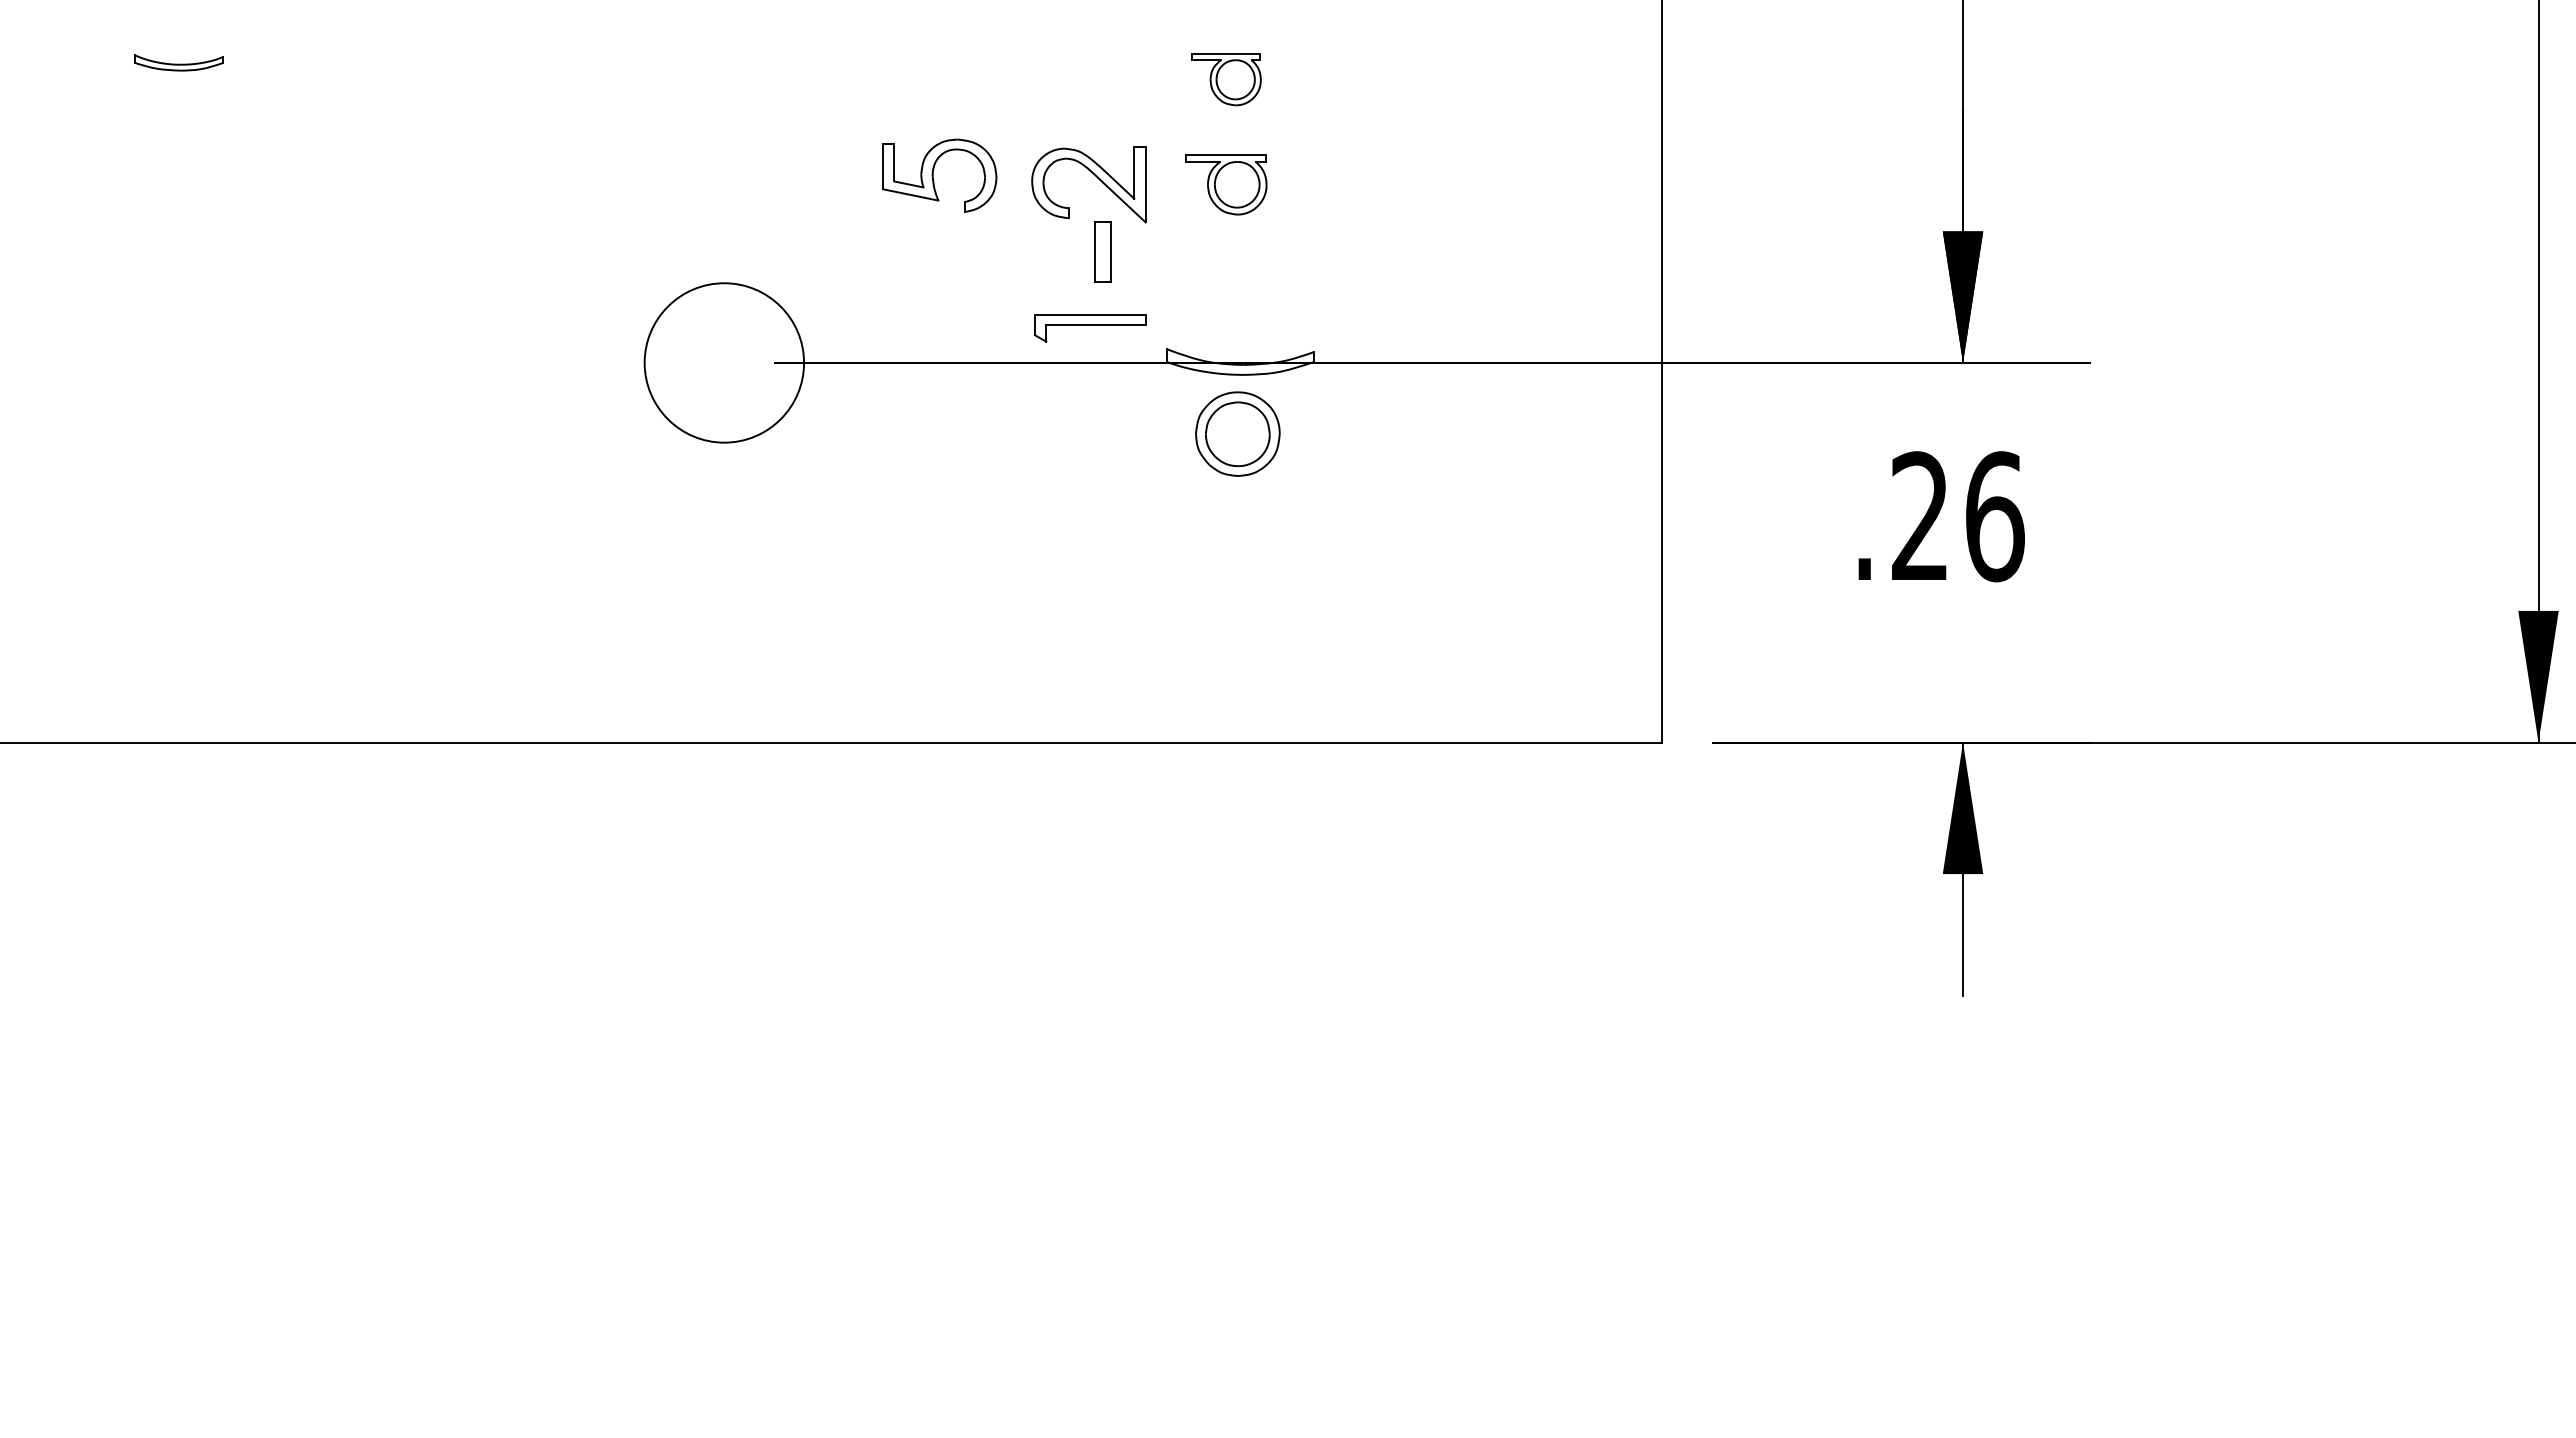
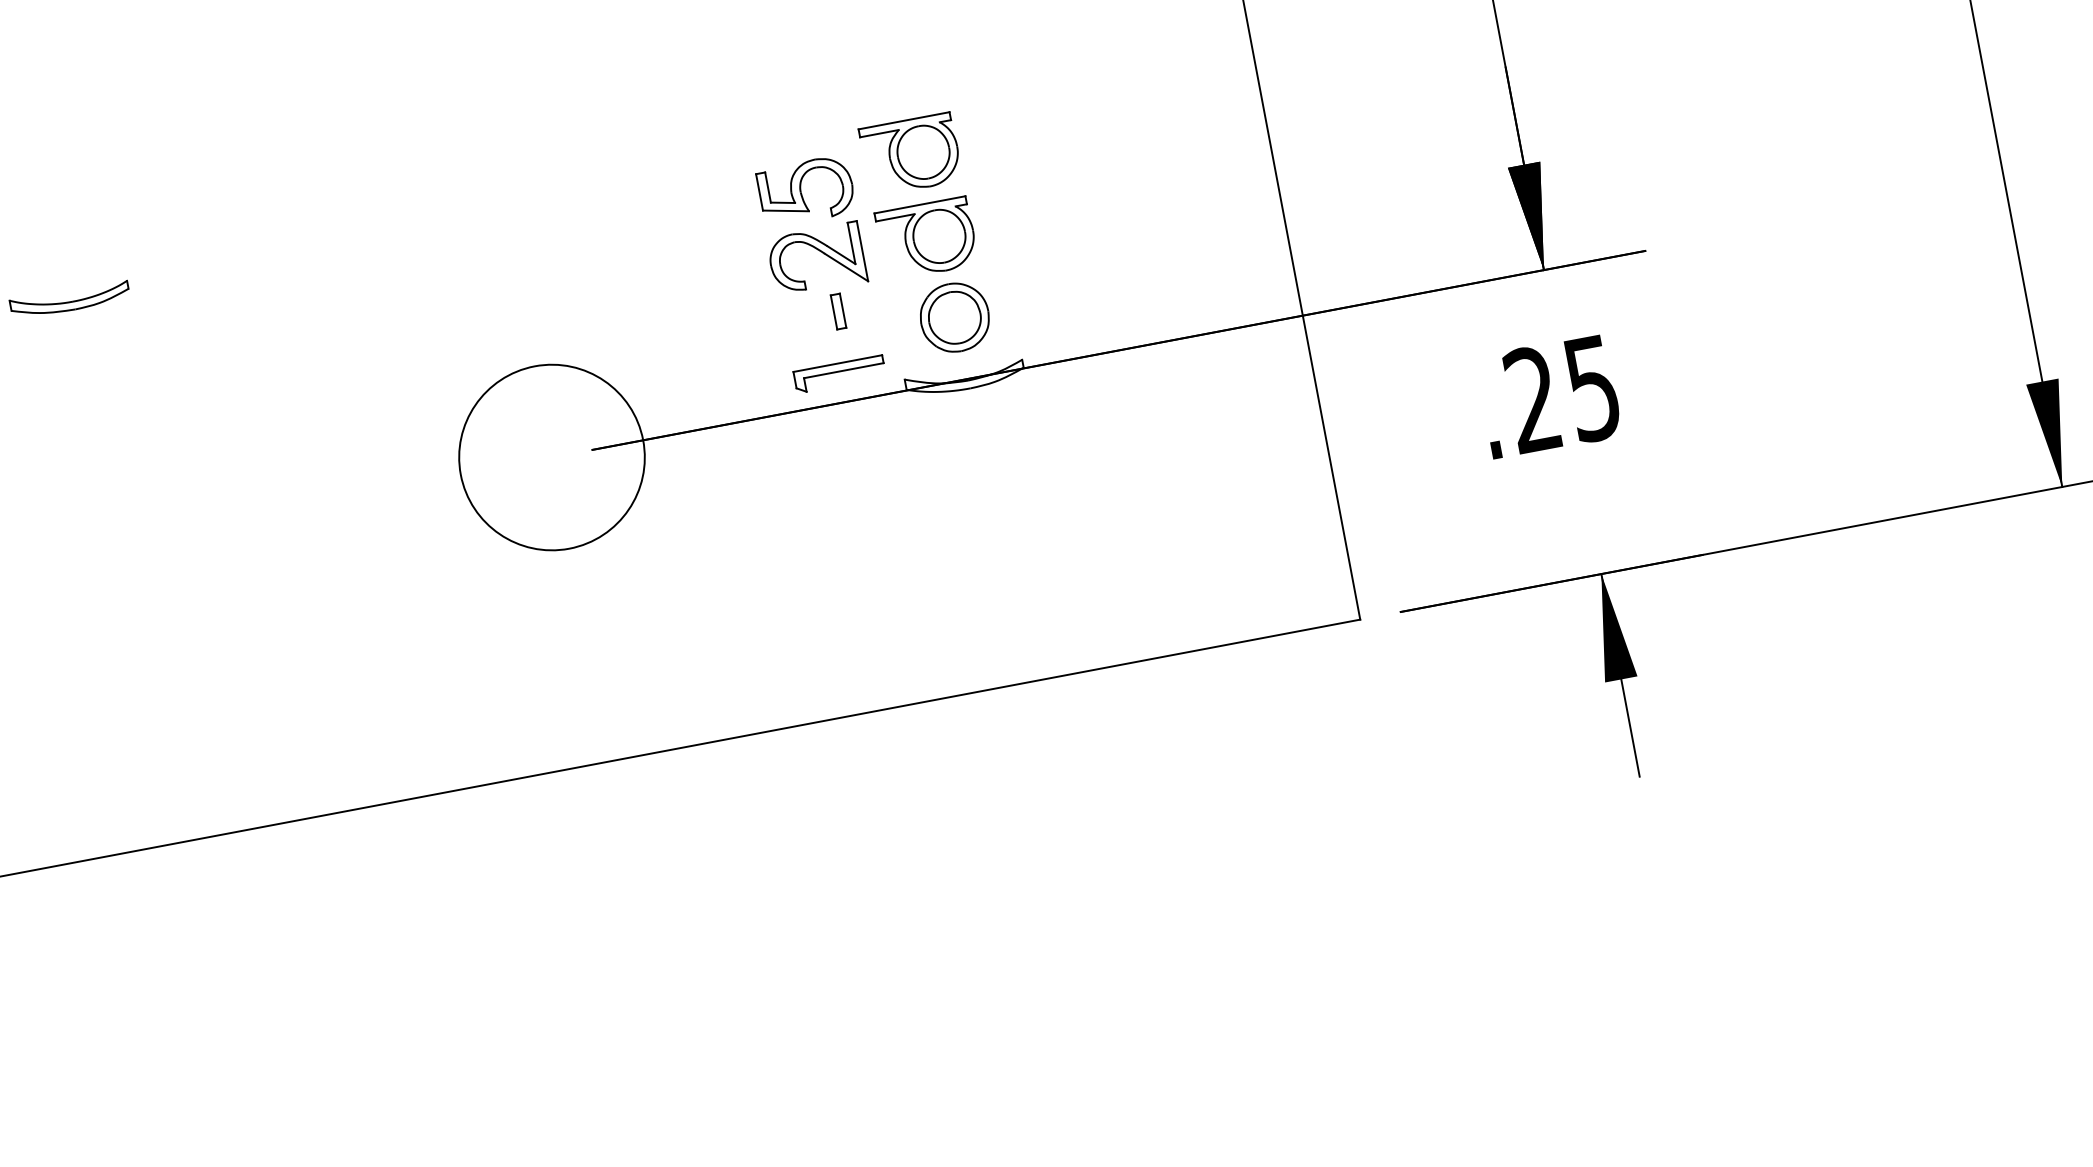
part: (178, 62) -> (69, 299), size x1.67
part: (1226, 79) -> (911, 154), size x1.67
part: (939, 175) -> (806, 191), moved
part: (1226, 184) -> (927, 238), size x1.43
part: (1102, 252) -> (838, 311), size x0.71
circle: (724, 362) -> (552, 457), size x1.43
part: (1237, 433) -> (954, 317), moved
text: (1995, 516) -> (1593, 388), .26 -> .25

